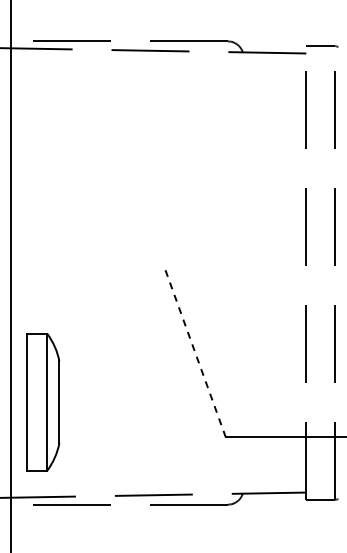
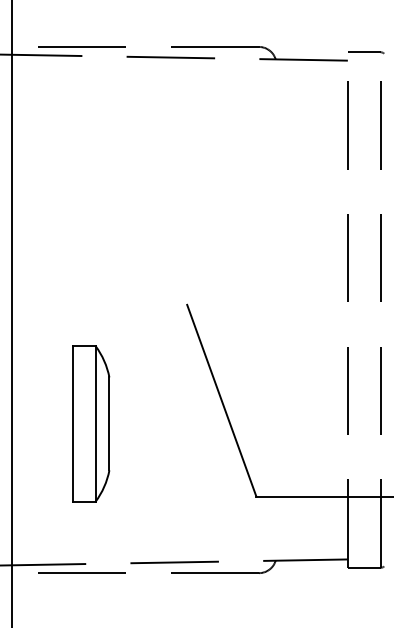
line: (195, 352) -> (221, 400), dashed -> solid
part: (43, 402) -> (91, 424), moved

